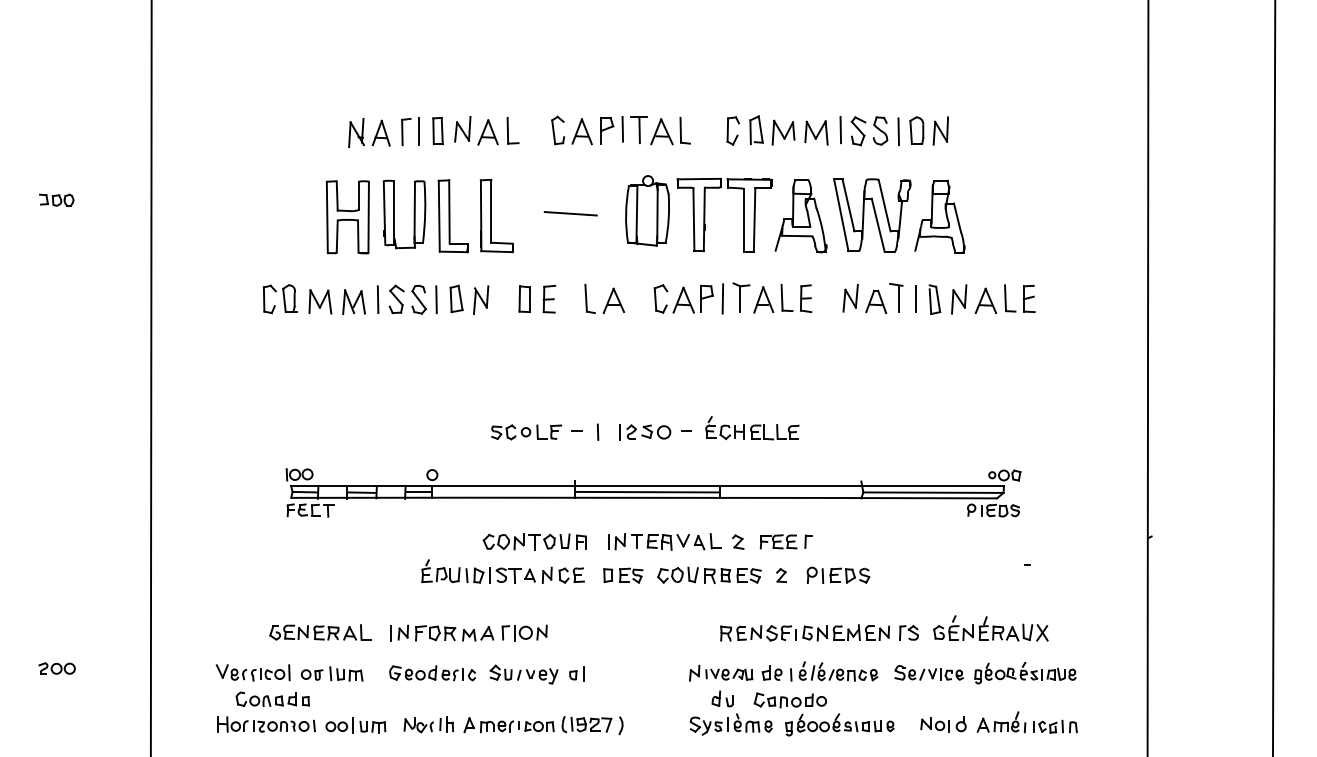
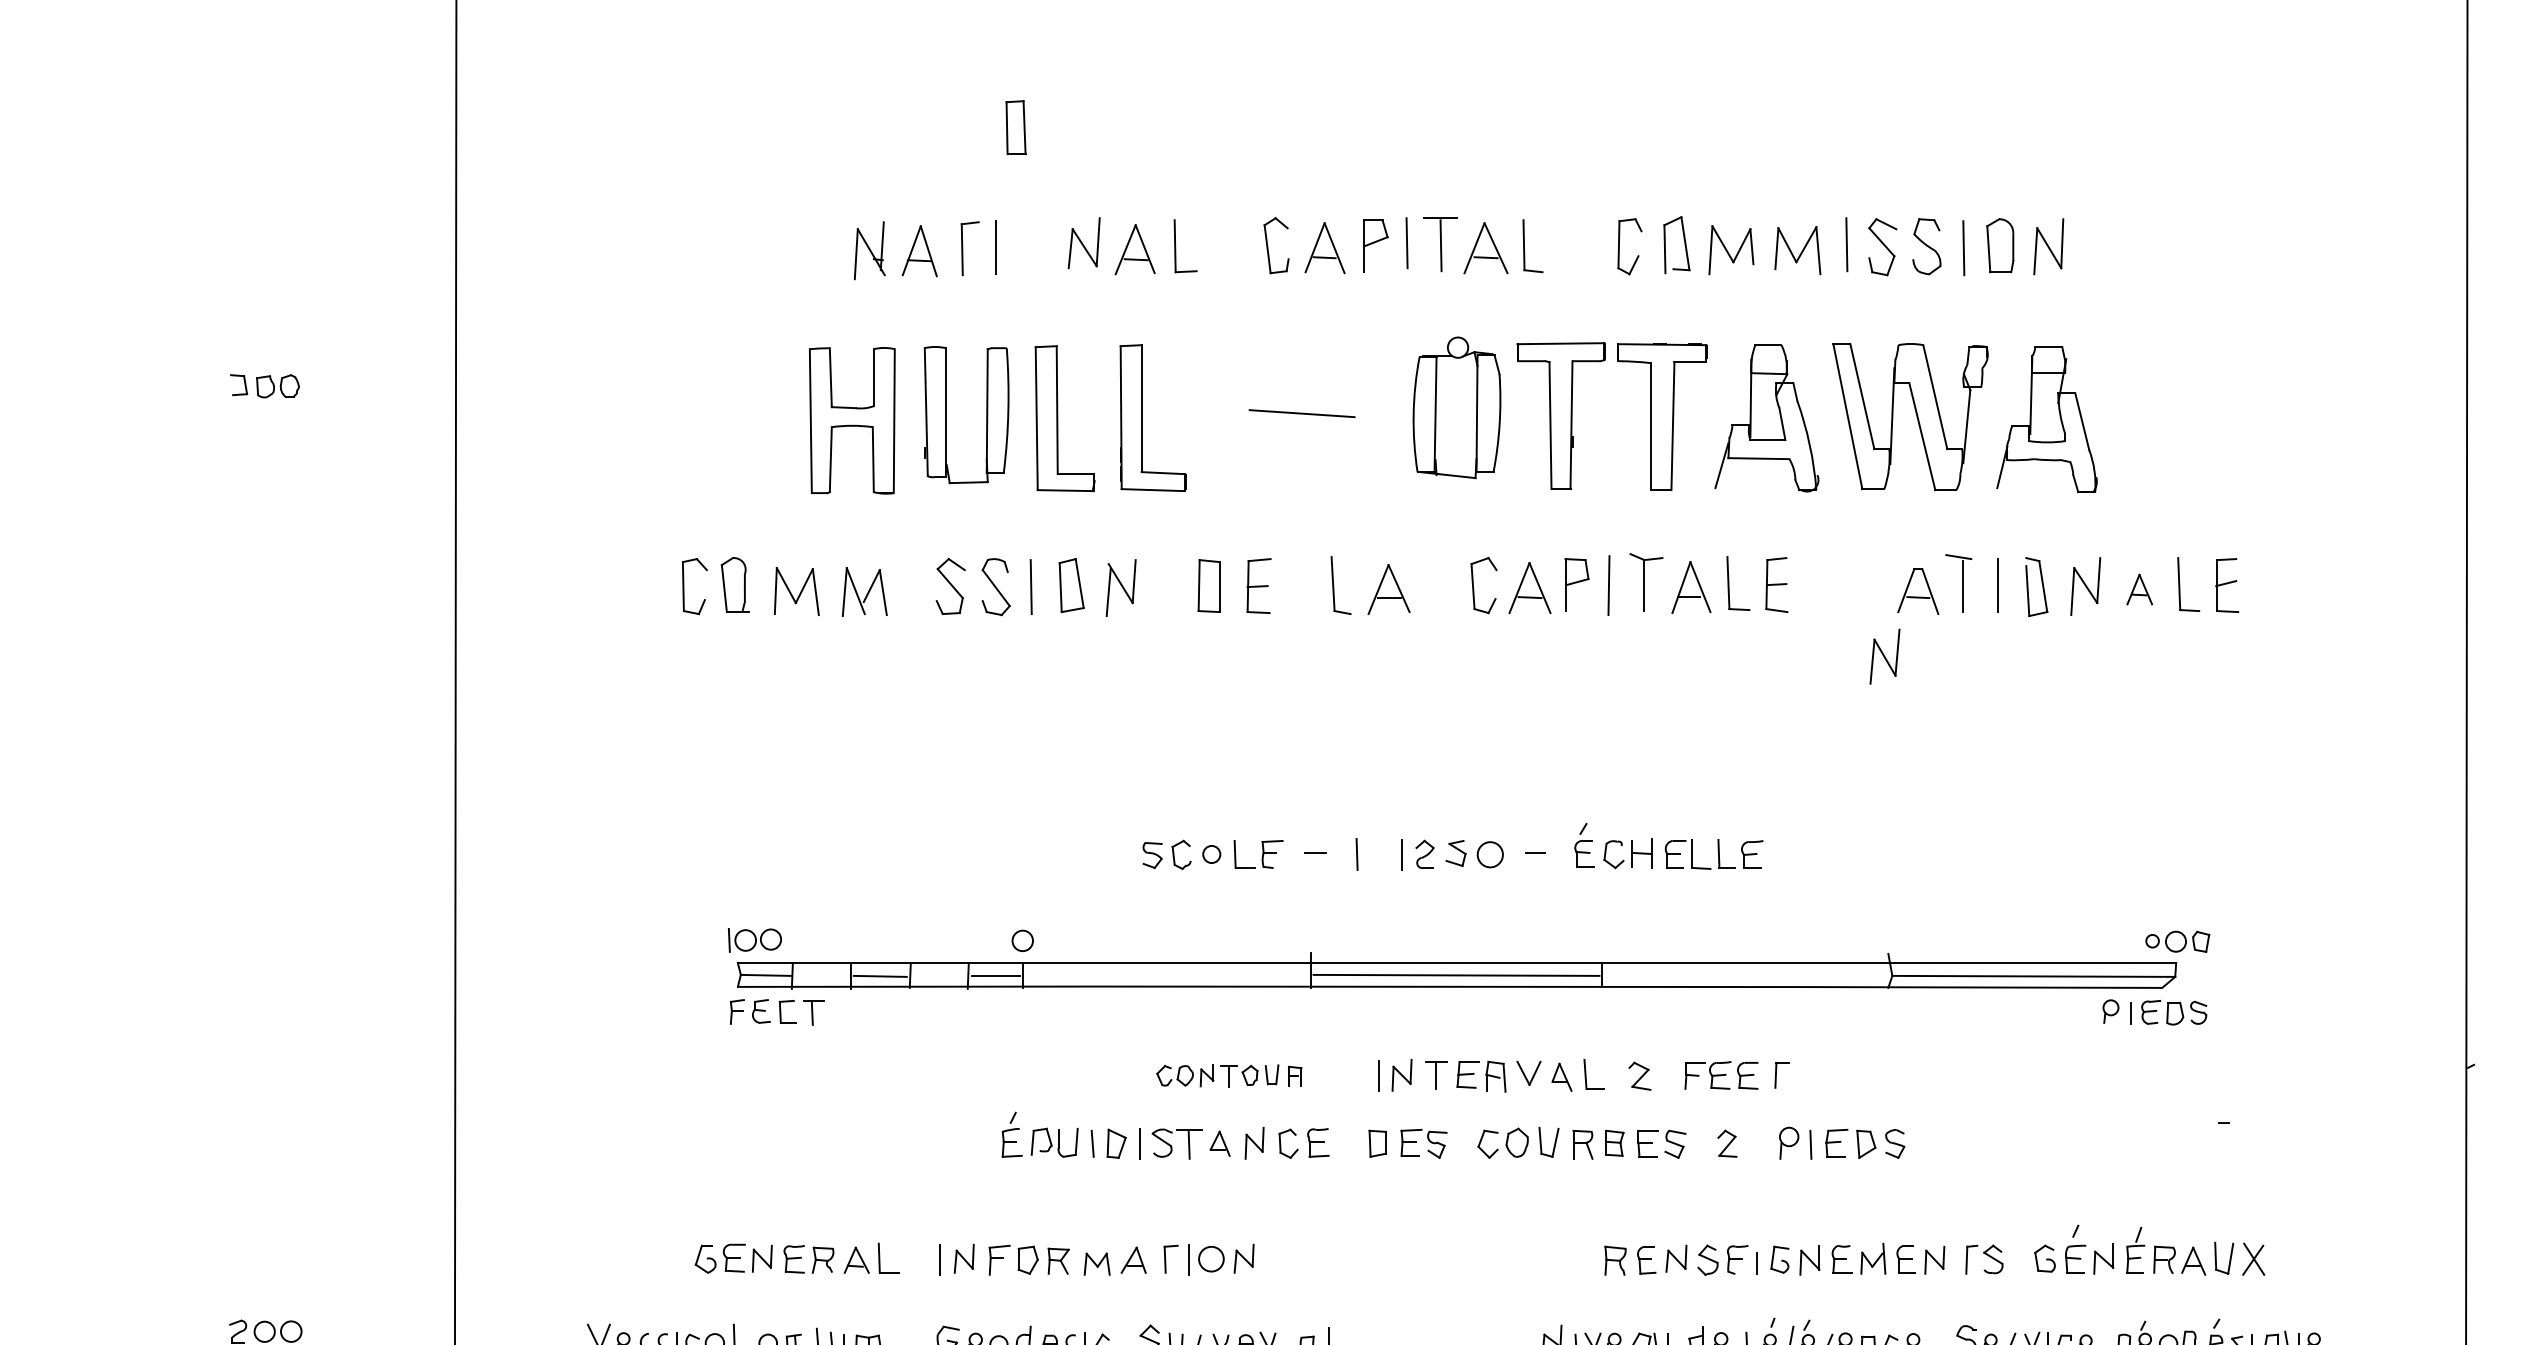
part: (437, 131) -> (1014, 128), moved
part: (850, 297) -> (1884, 655), moved
line: (377, 299) -> (912, 586), removed
part: (985, 300) -> (2138, 588), size x0.6
part: (534, 541) -> (1228, 1074), size x0.7

